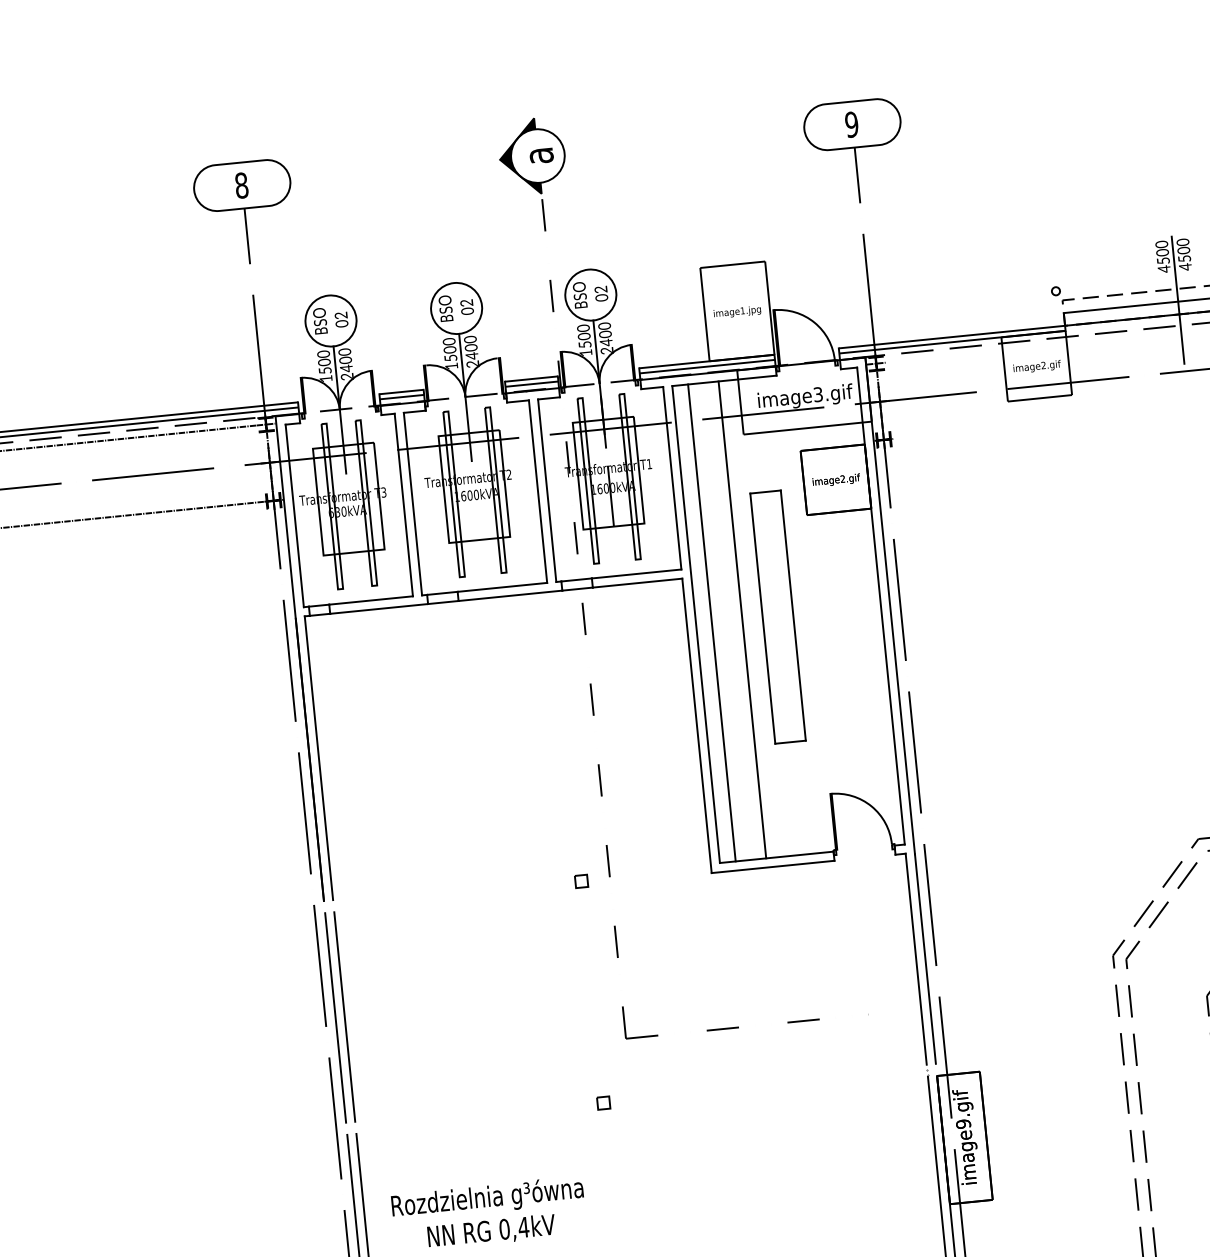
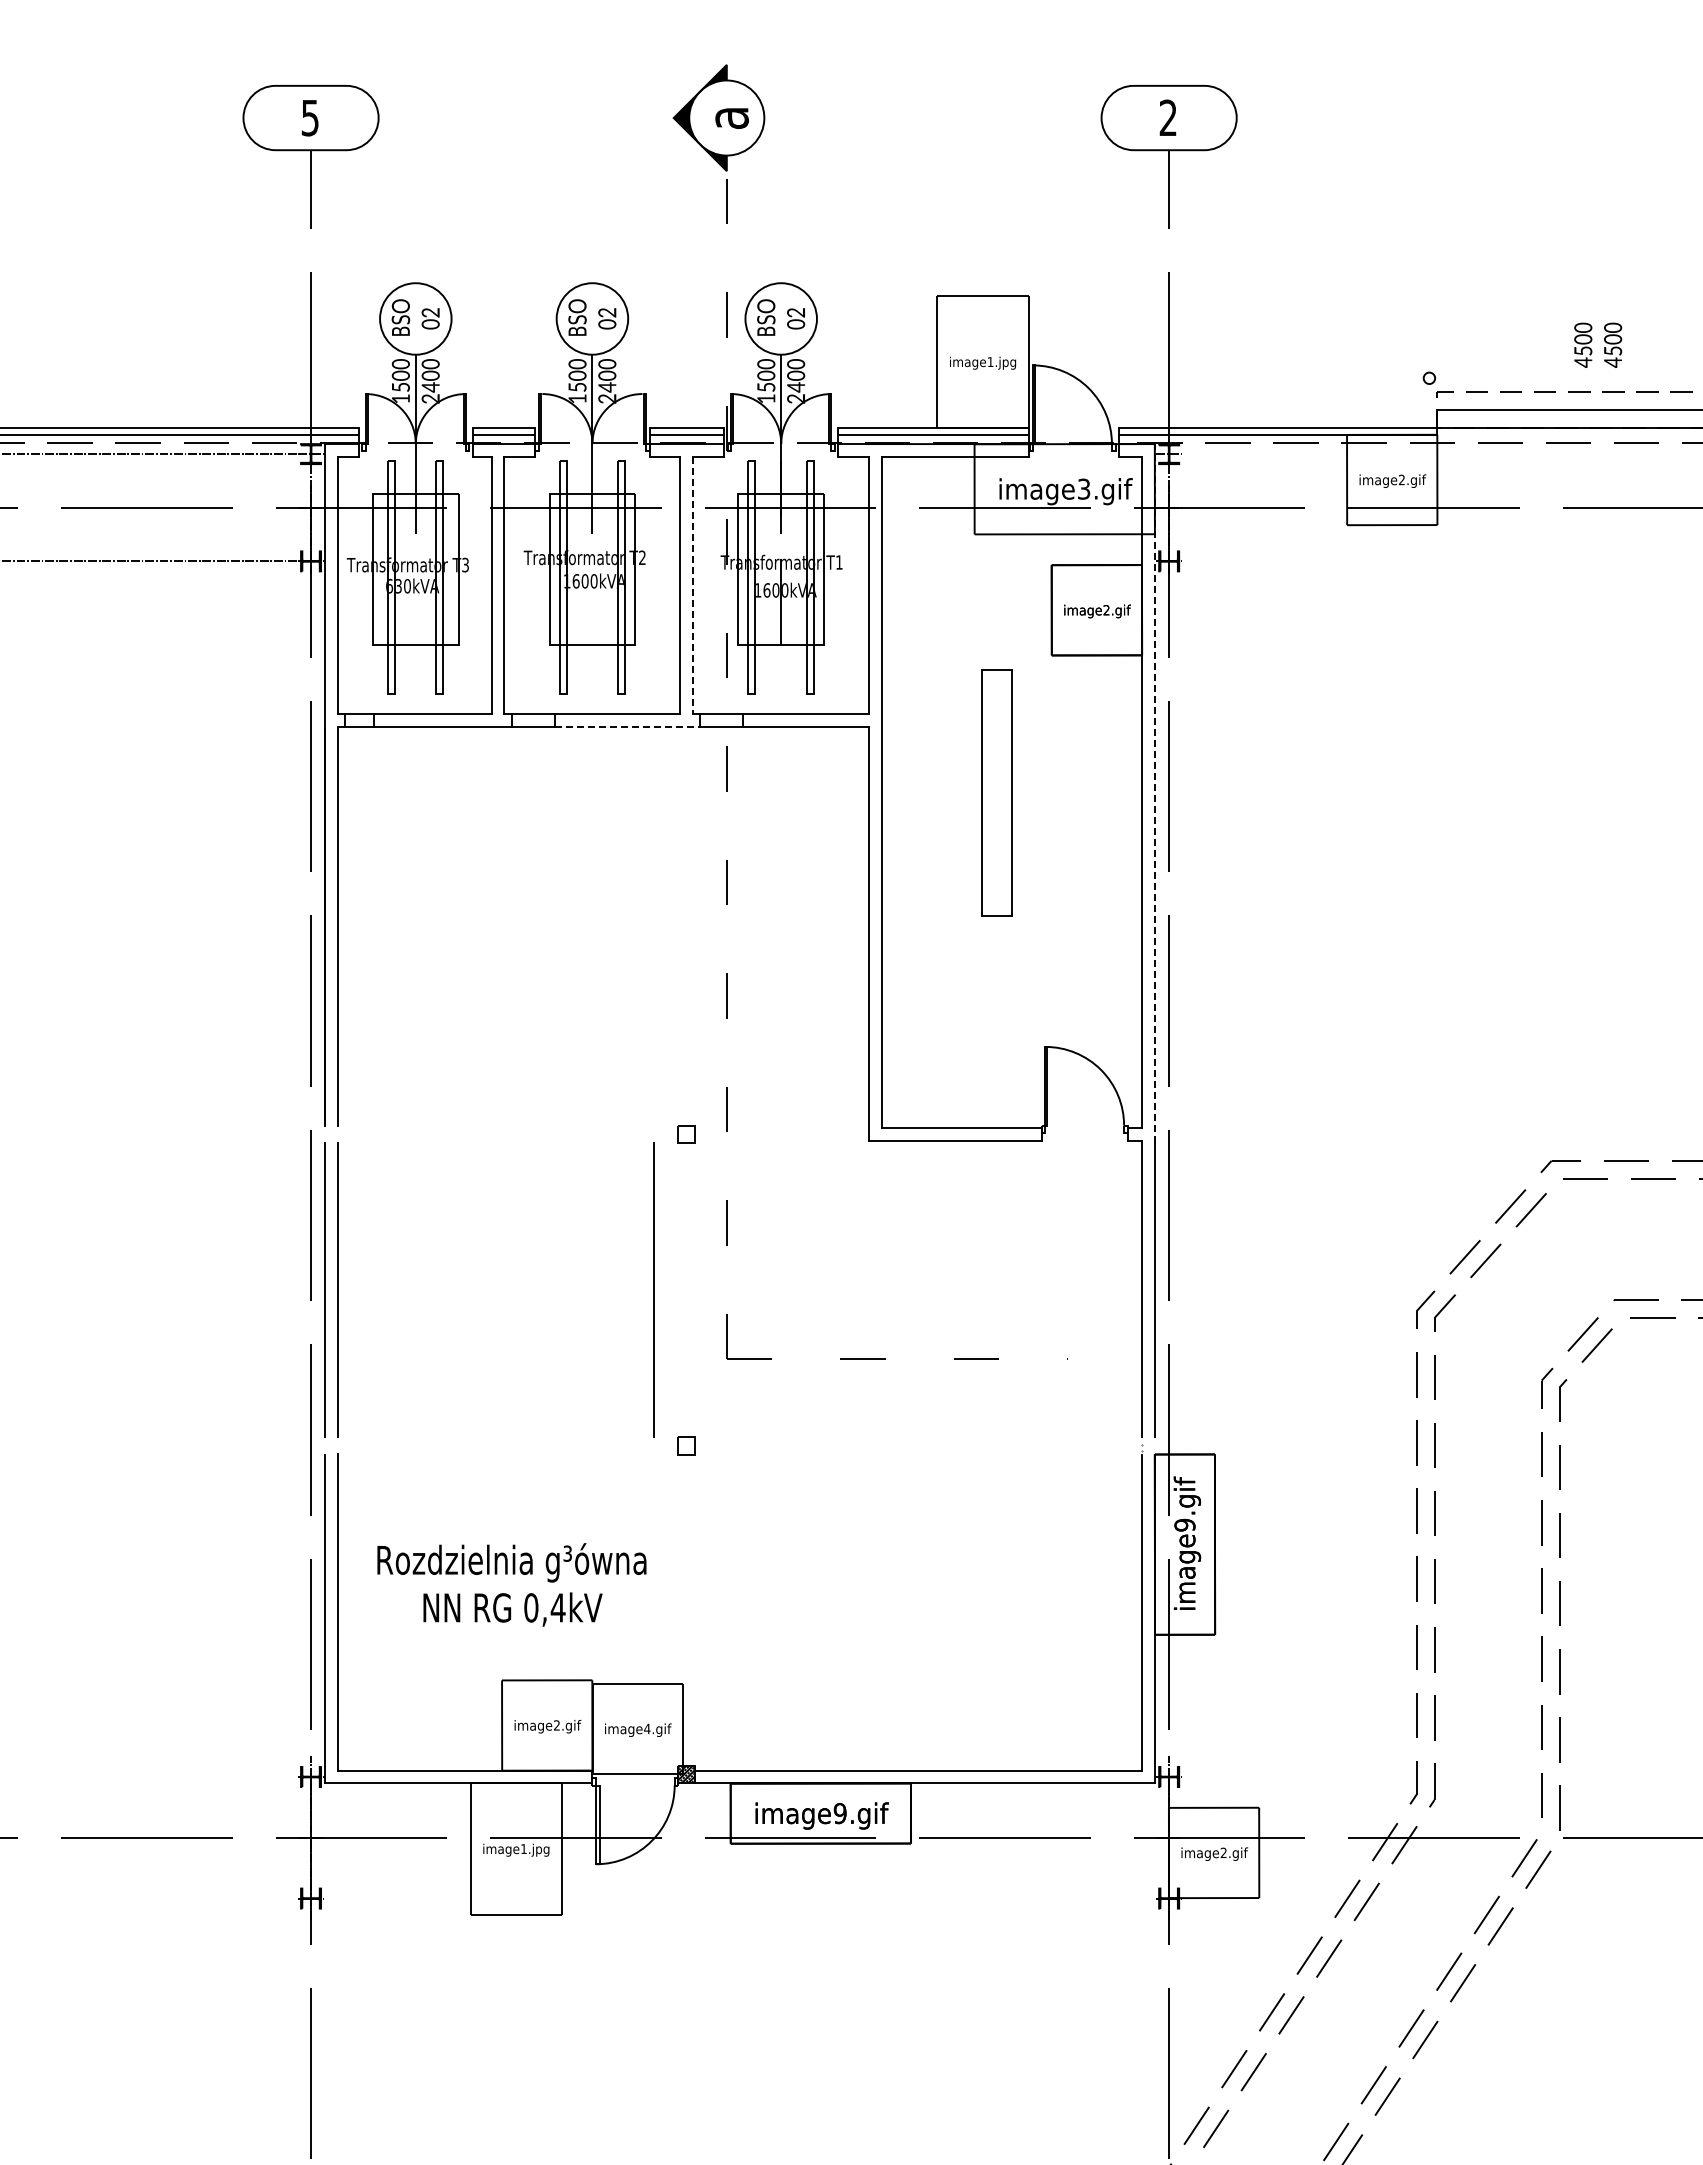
text: (851, 124) -> (1168, 117), 9 -> 2
text: (241, 185) -> (310, 117), 8 -> 5
line: (1178, 300) -> (1598, 407), removed
line: (547, 490) -> (693, 585), solid -> dashed
line: (510, 595) -> (627, 726), solid -> dashed
line: (889, 605) -> (1154, 792), solid -> dashed
part: (778, 616) -> (997, 792), size x0.7
line: (742, 619) -> (947, 791), removed
line: (712, 622) -> (904, 791), removed
line: (568, 994) -> (653, 1289), added

